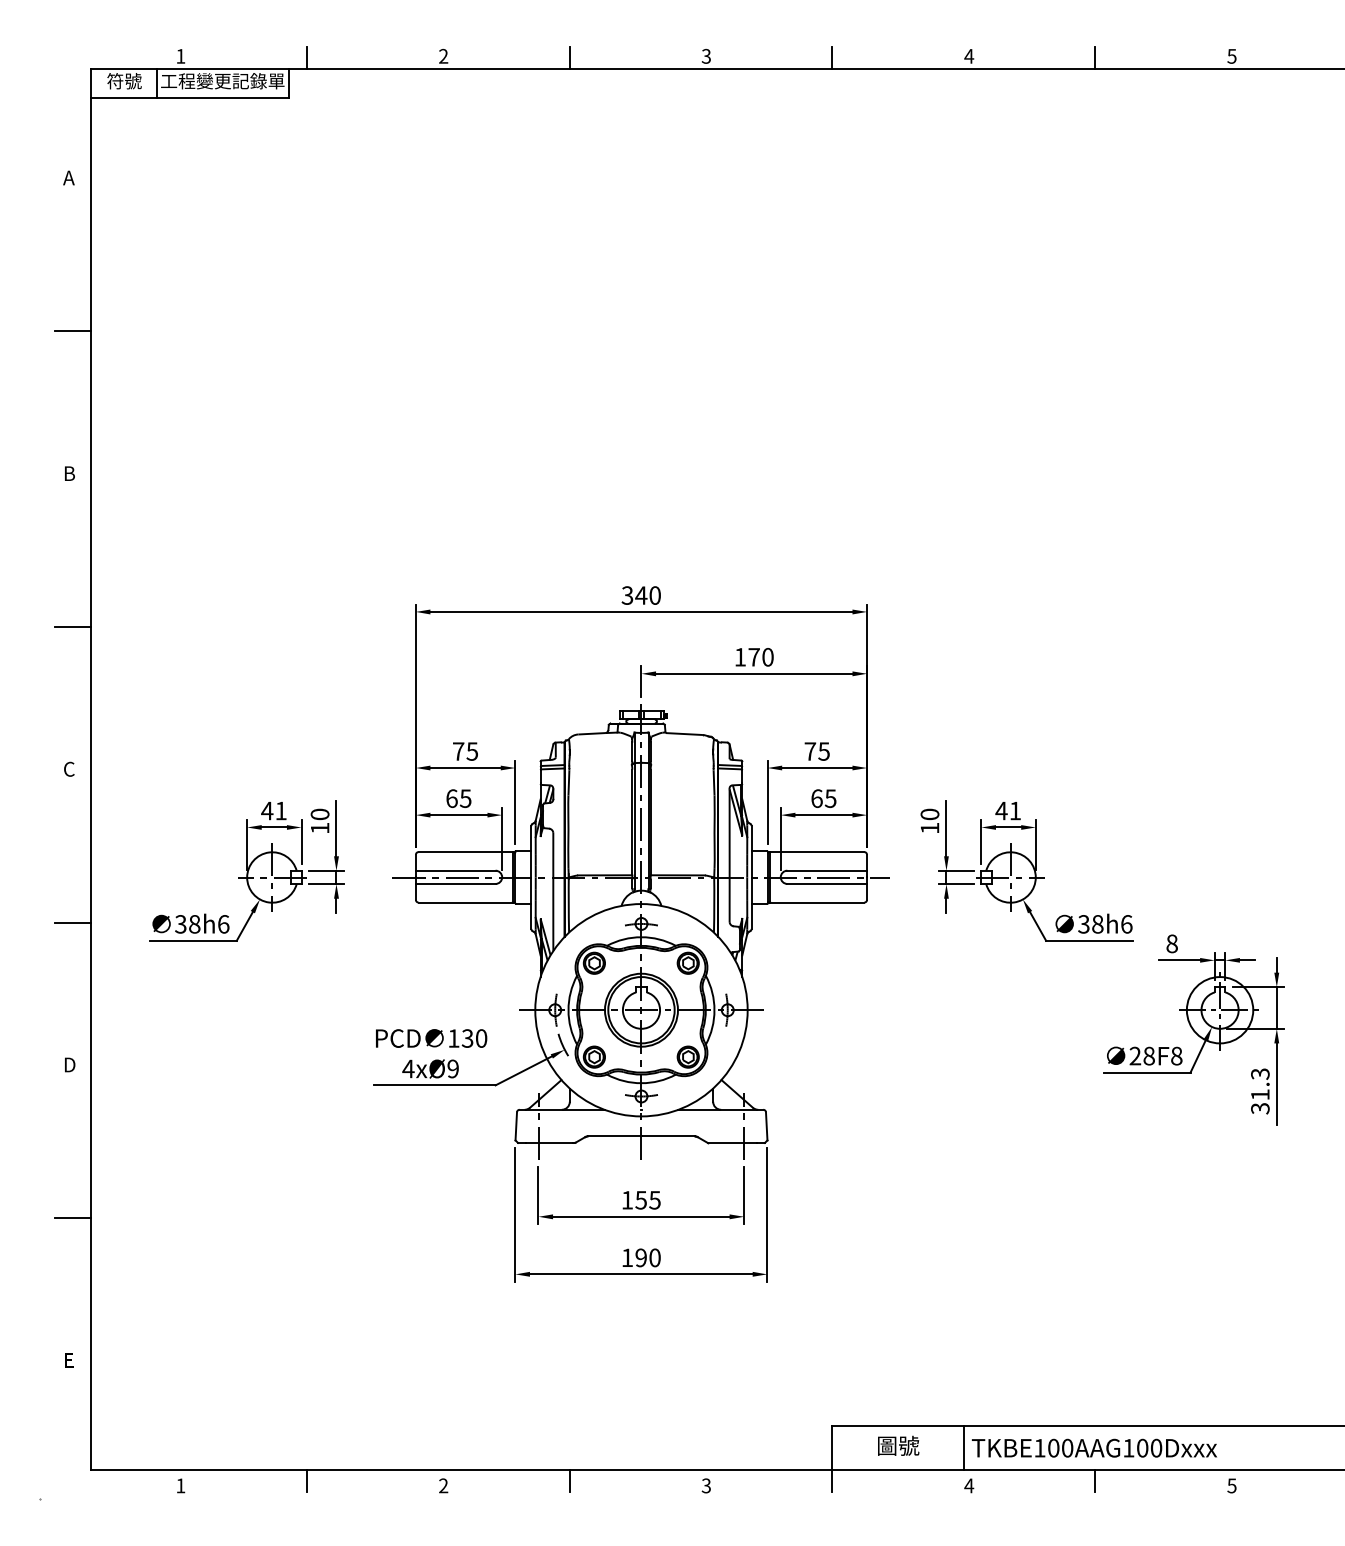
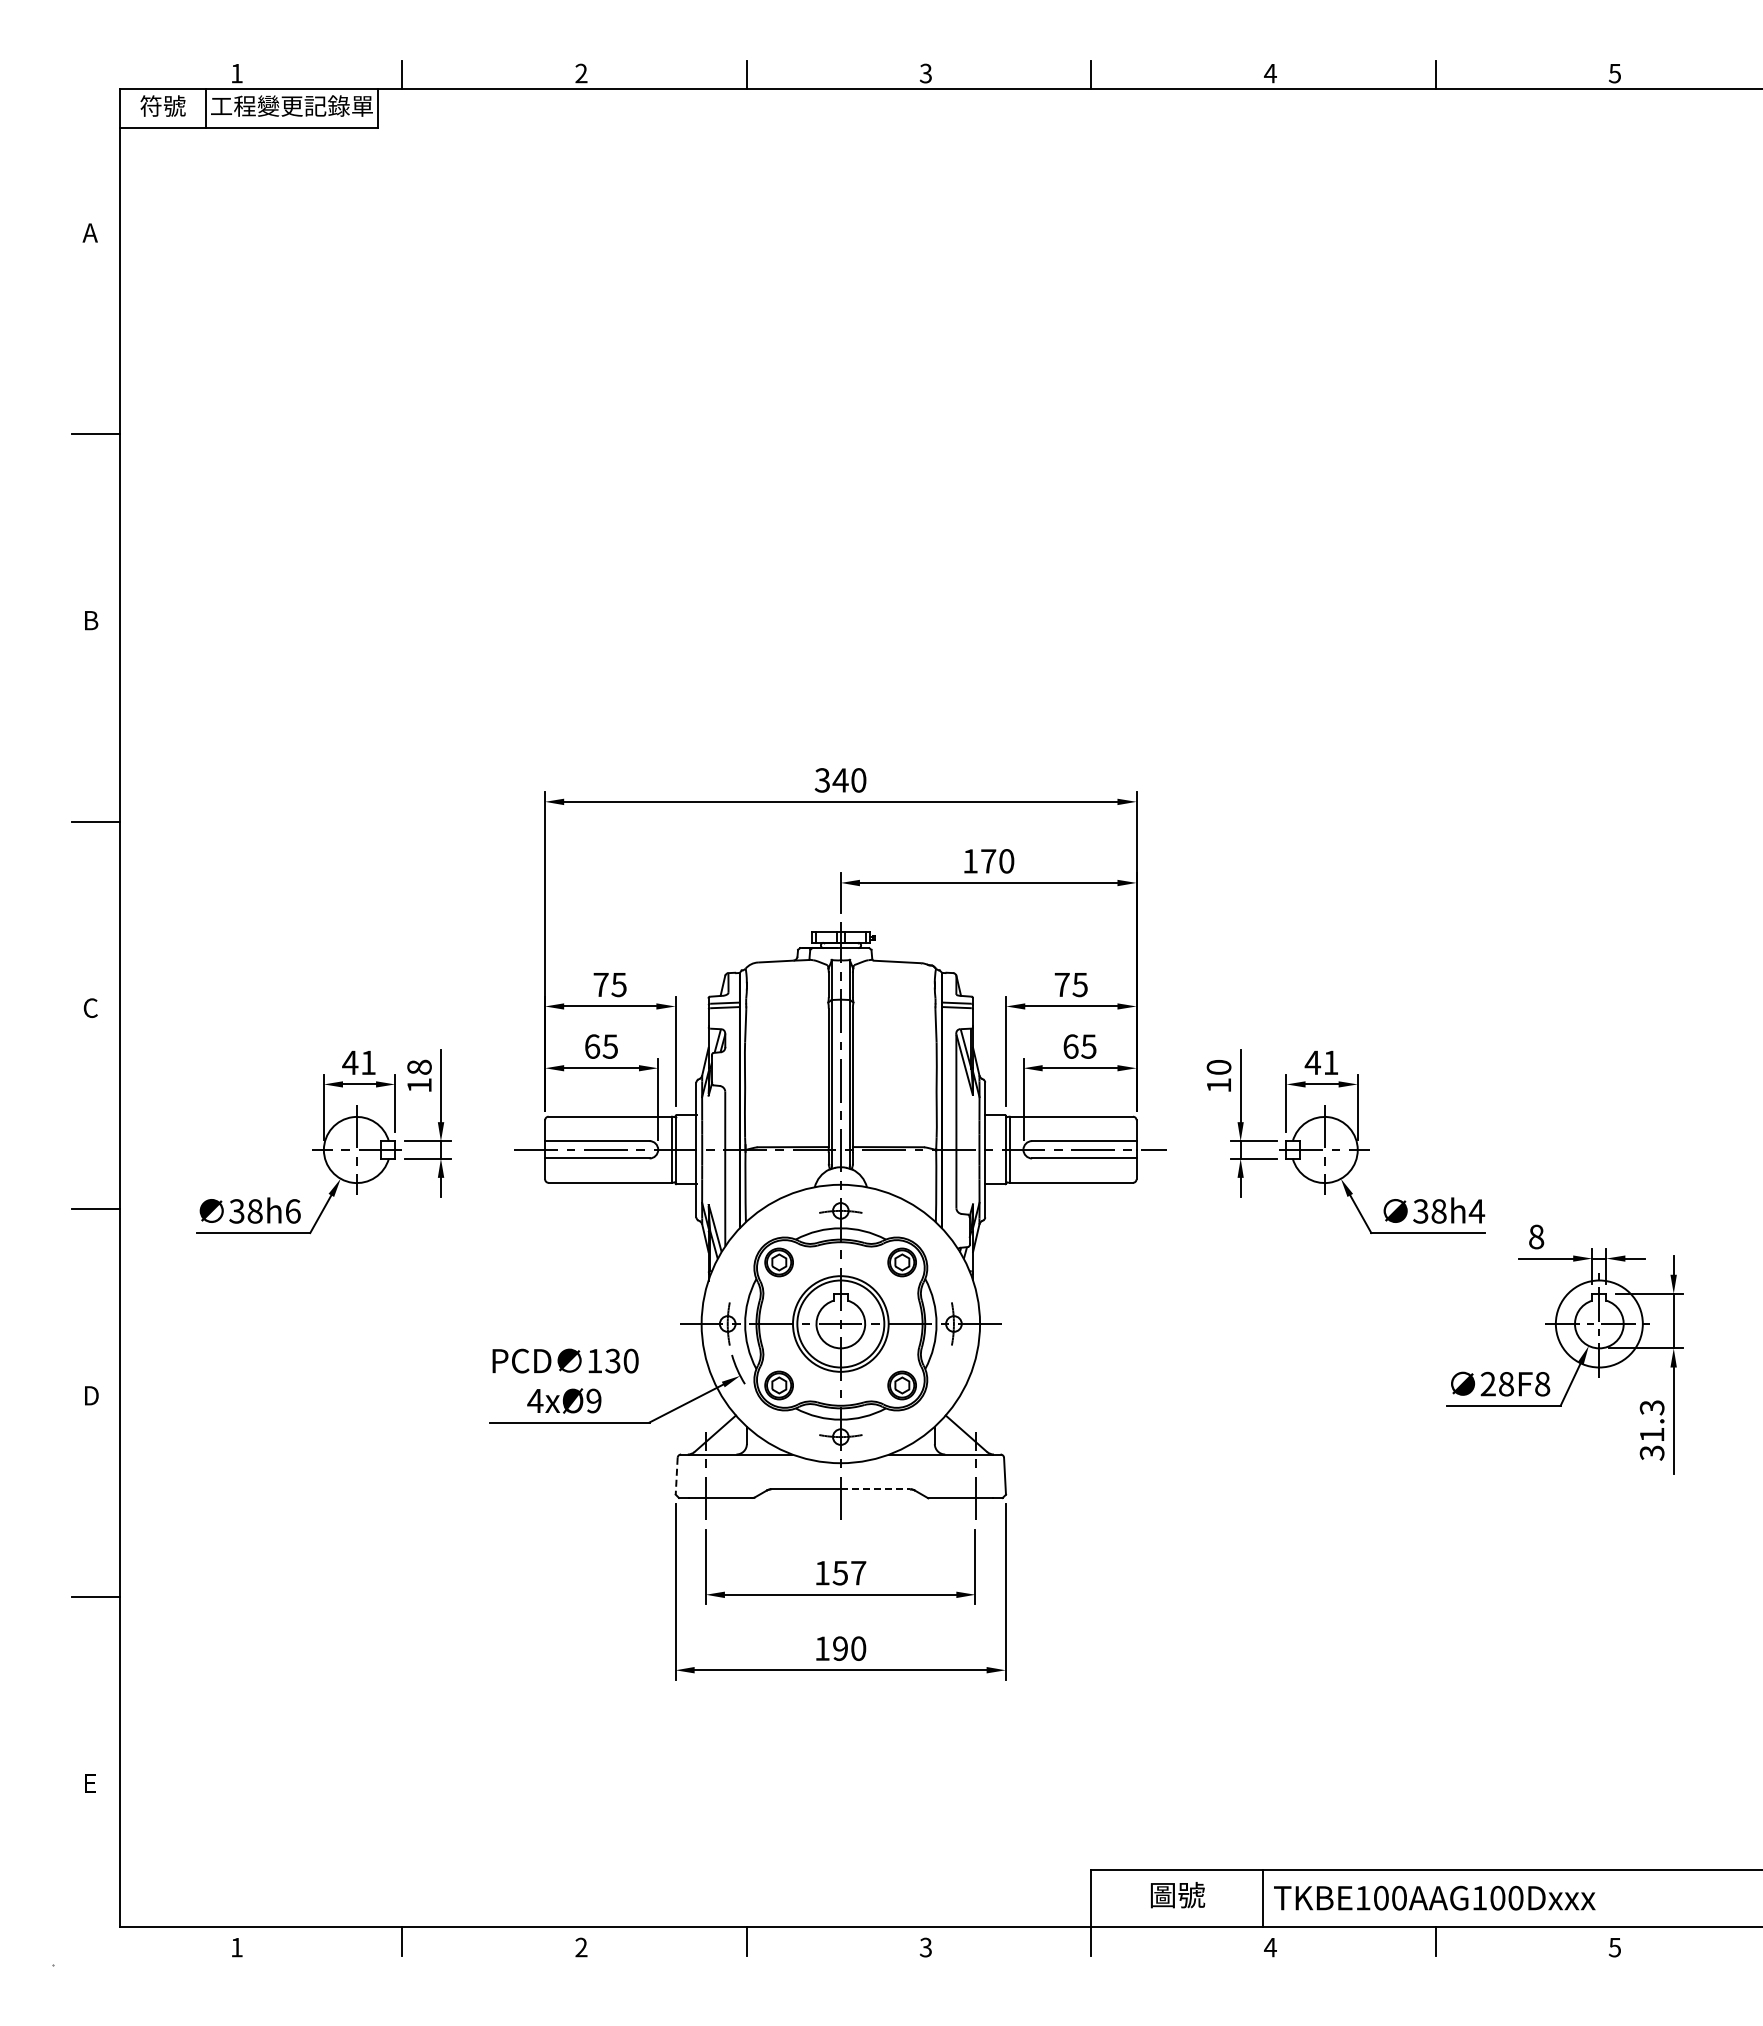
text: (320, 813) -> (419, 1066), 10 -> 18
text: (1126, 924) -> (1476, 1211), 38h6 -> 38h4
line: (516, 1126) -> (676, 1476), solid -> dashed
line: (667, 1136) -> (875, 1489), solid -> dashed
text: (654, 1200) -> (858, 1573), 155 -> 157

